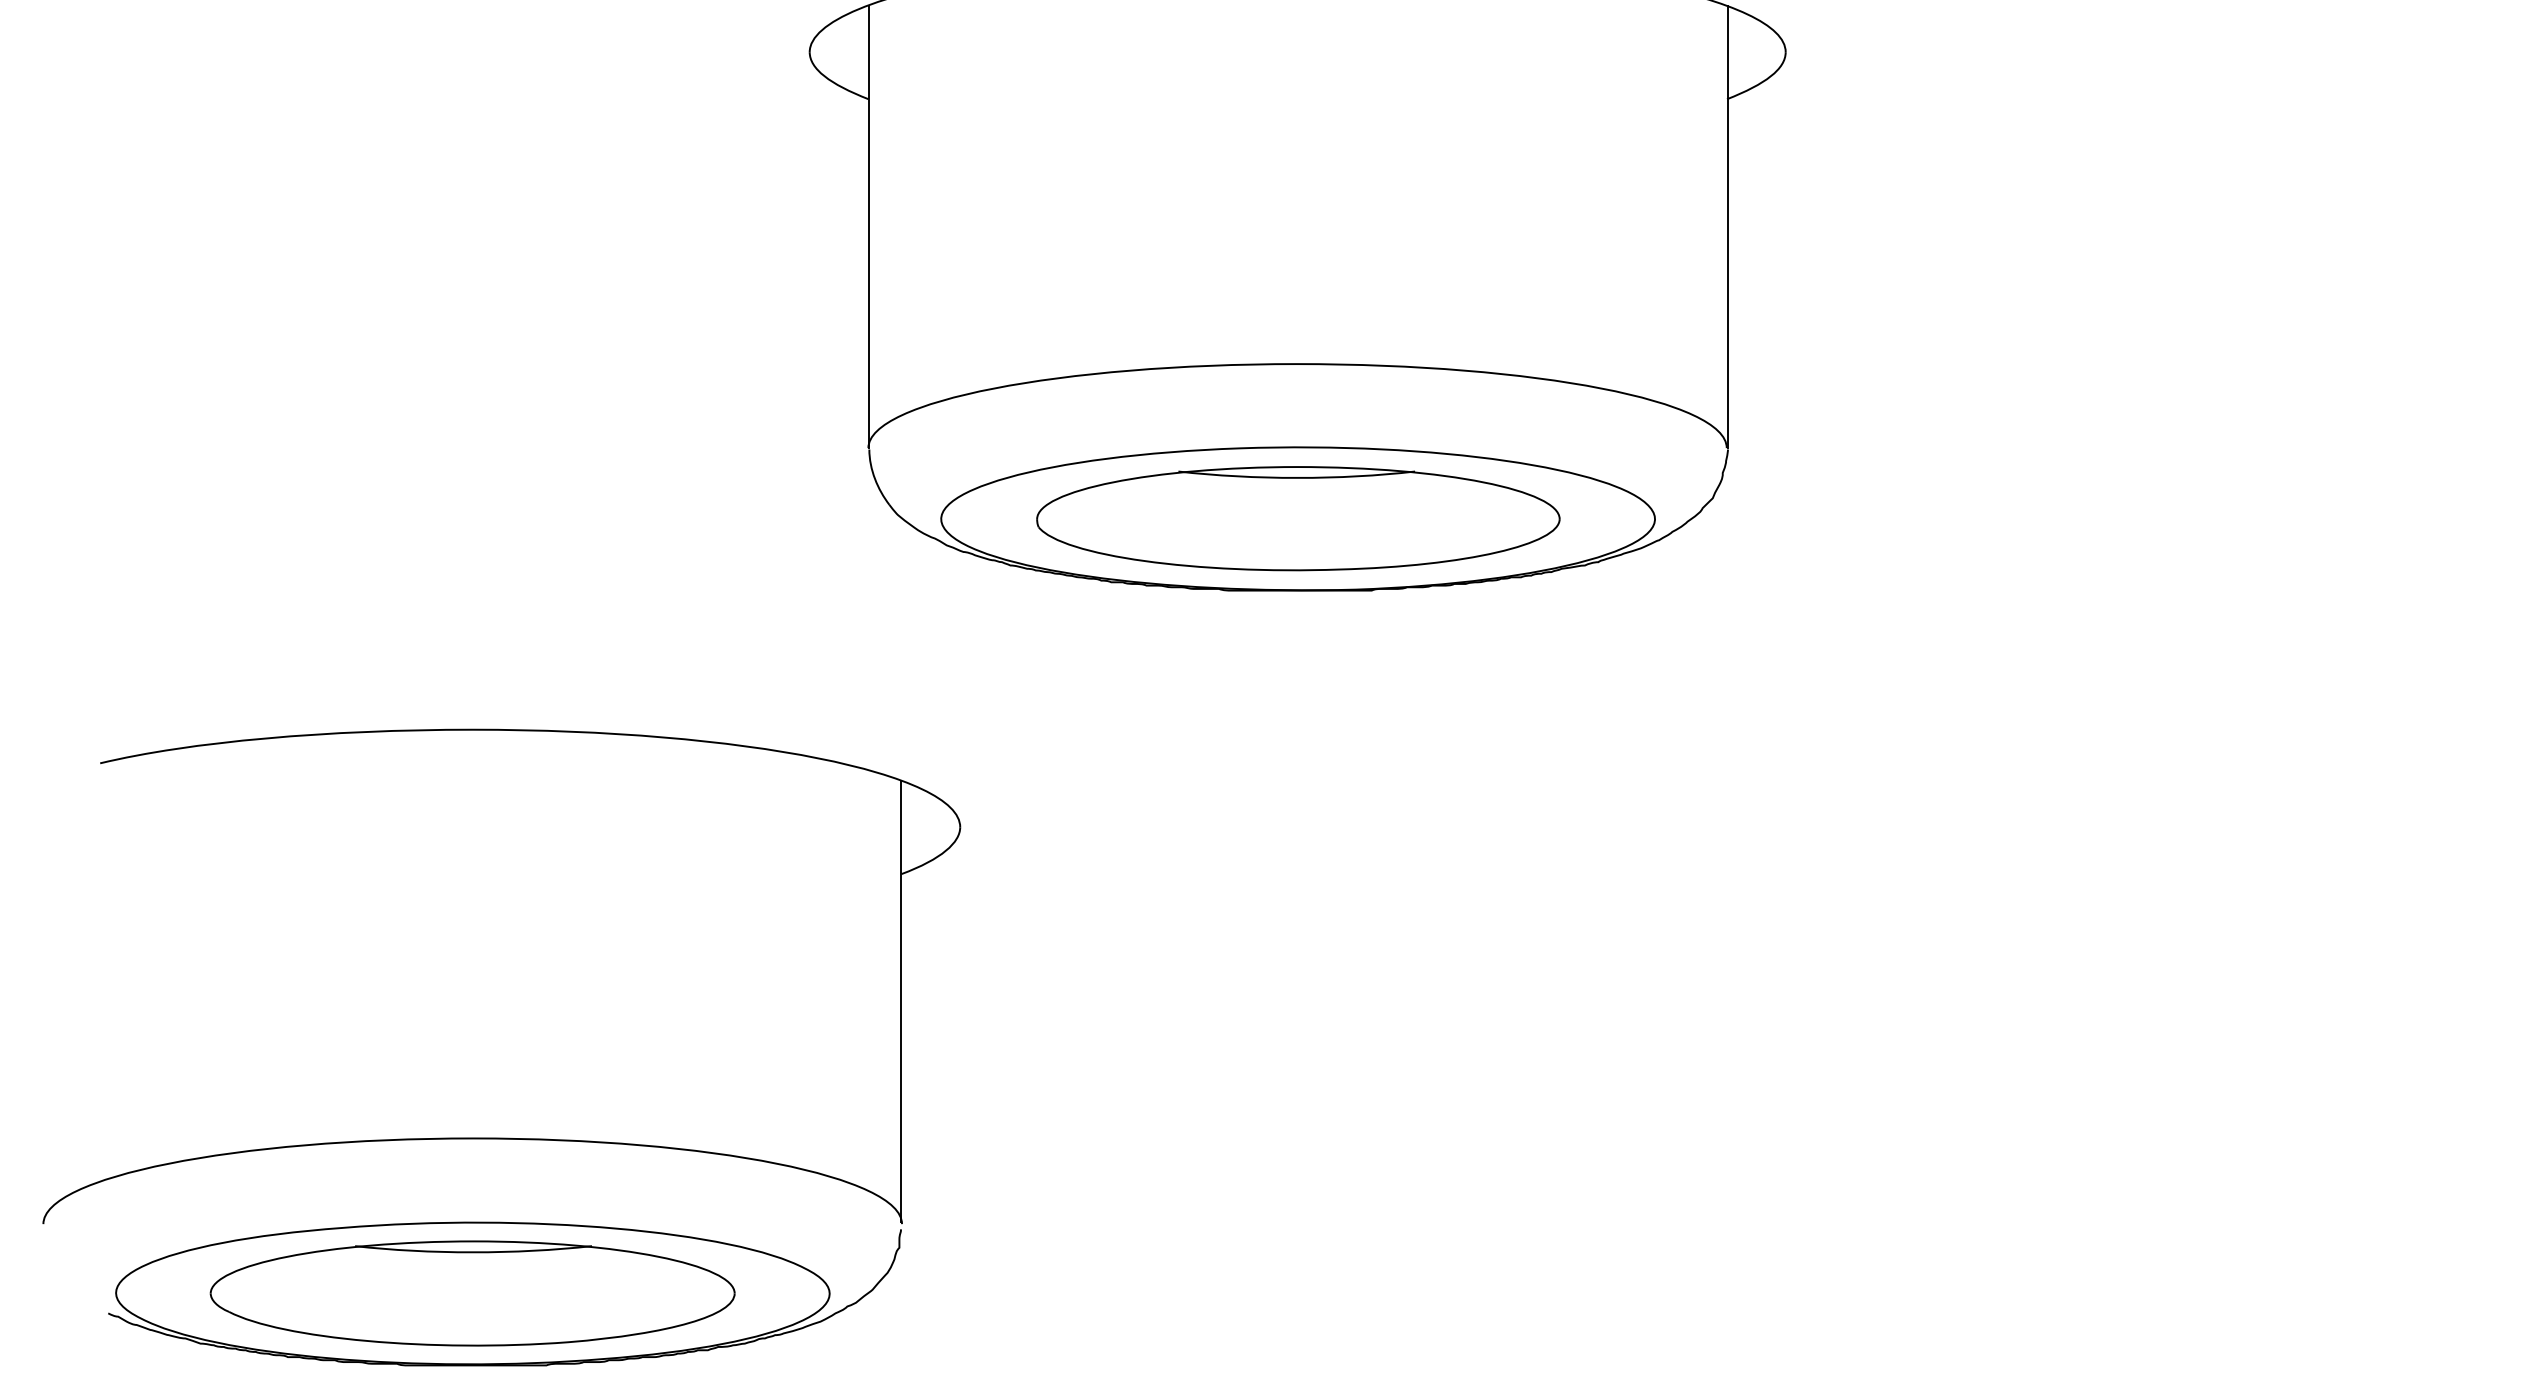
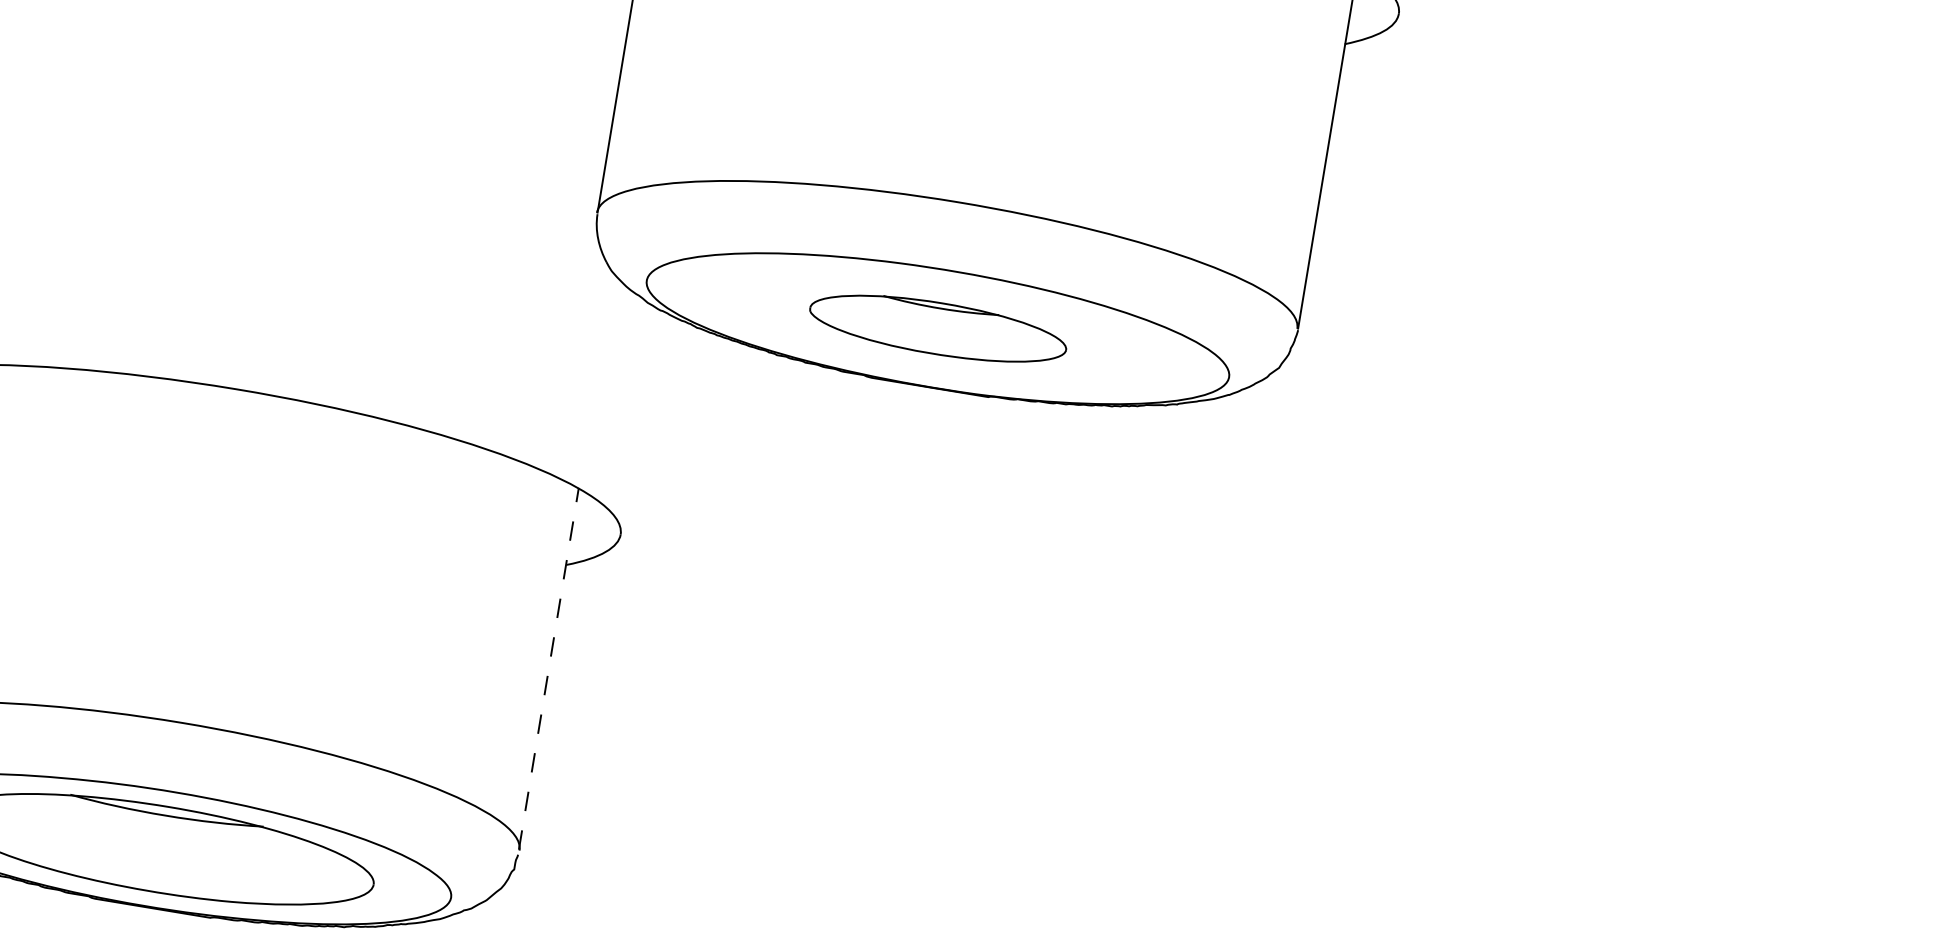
part: (1298, 518) -> (938, 328), size x0.6
line: (901, 1001) -> (549, 668), solid -> dashed

